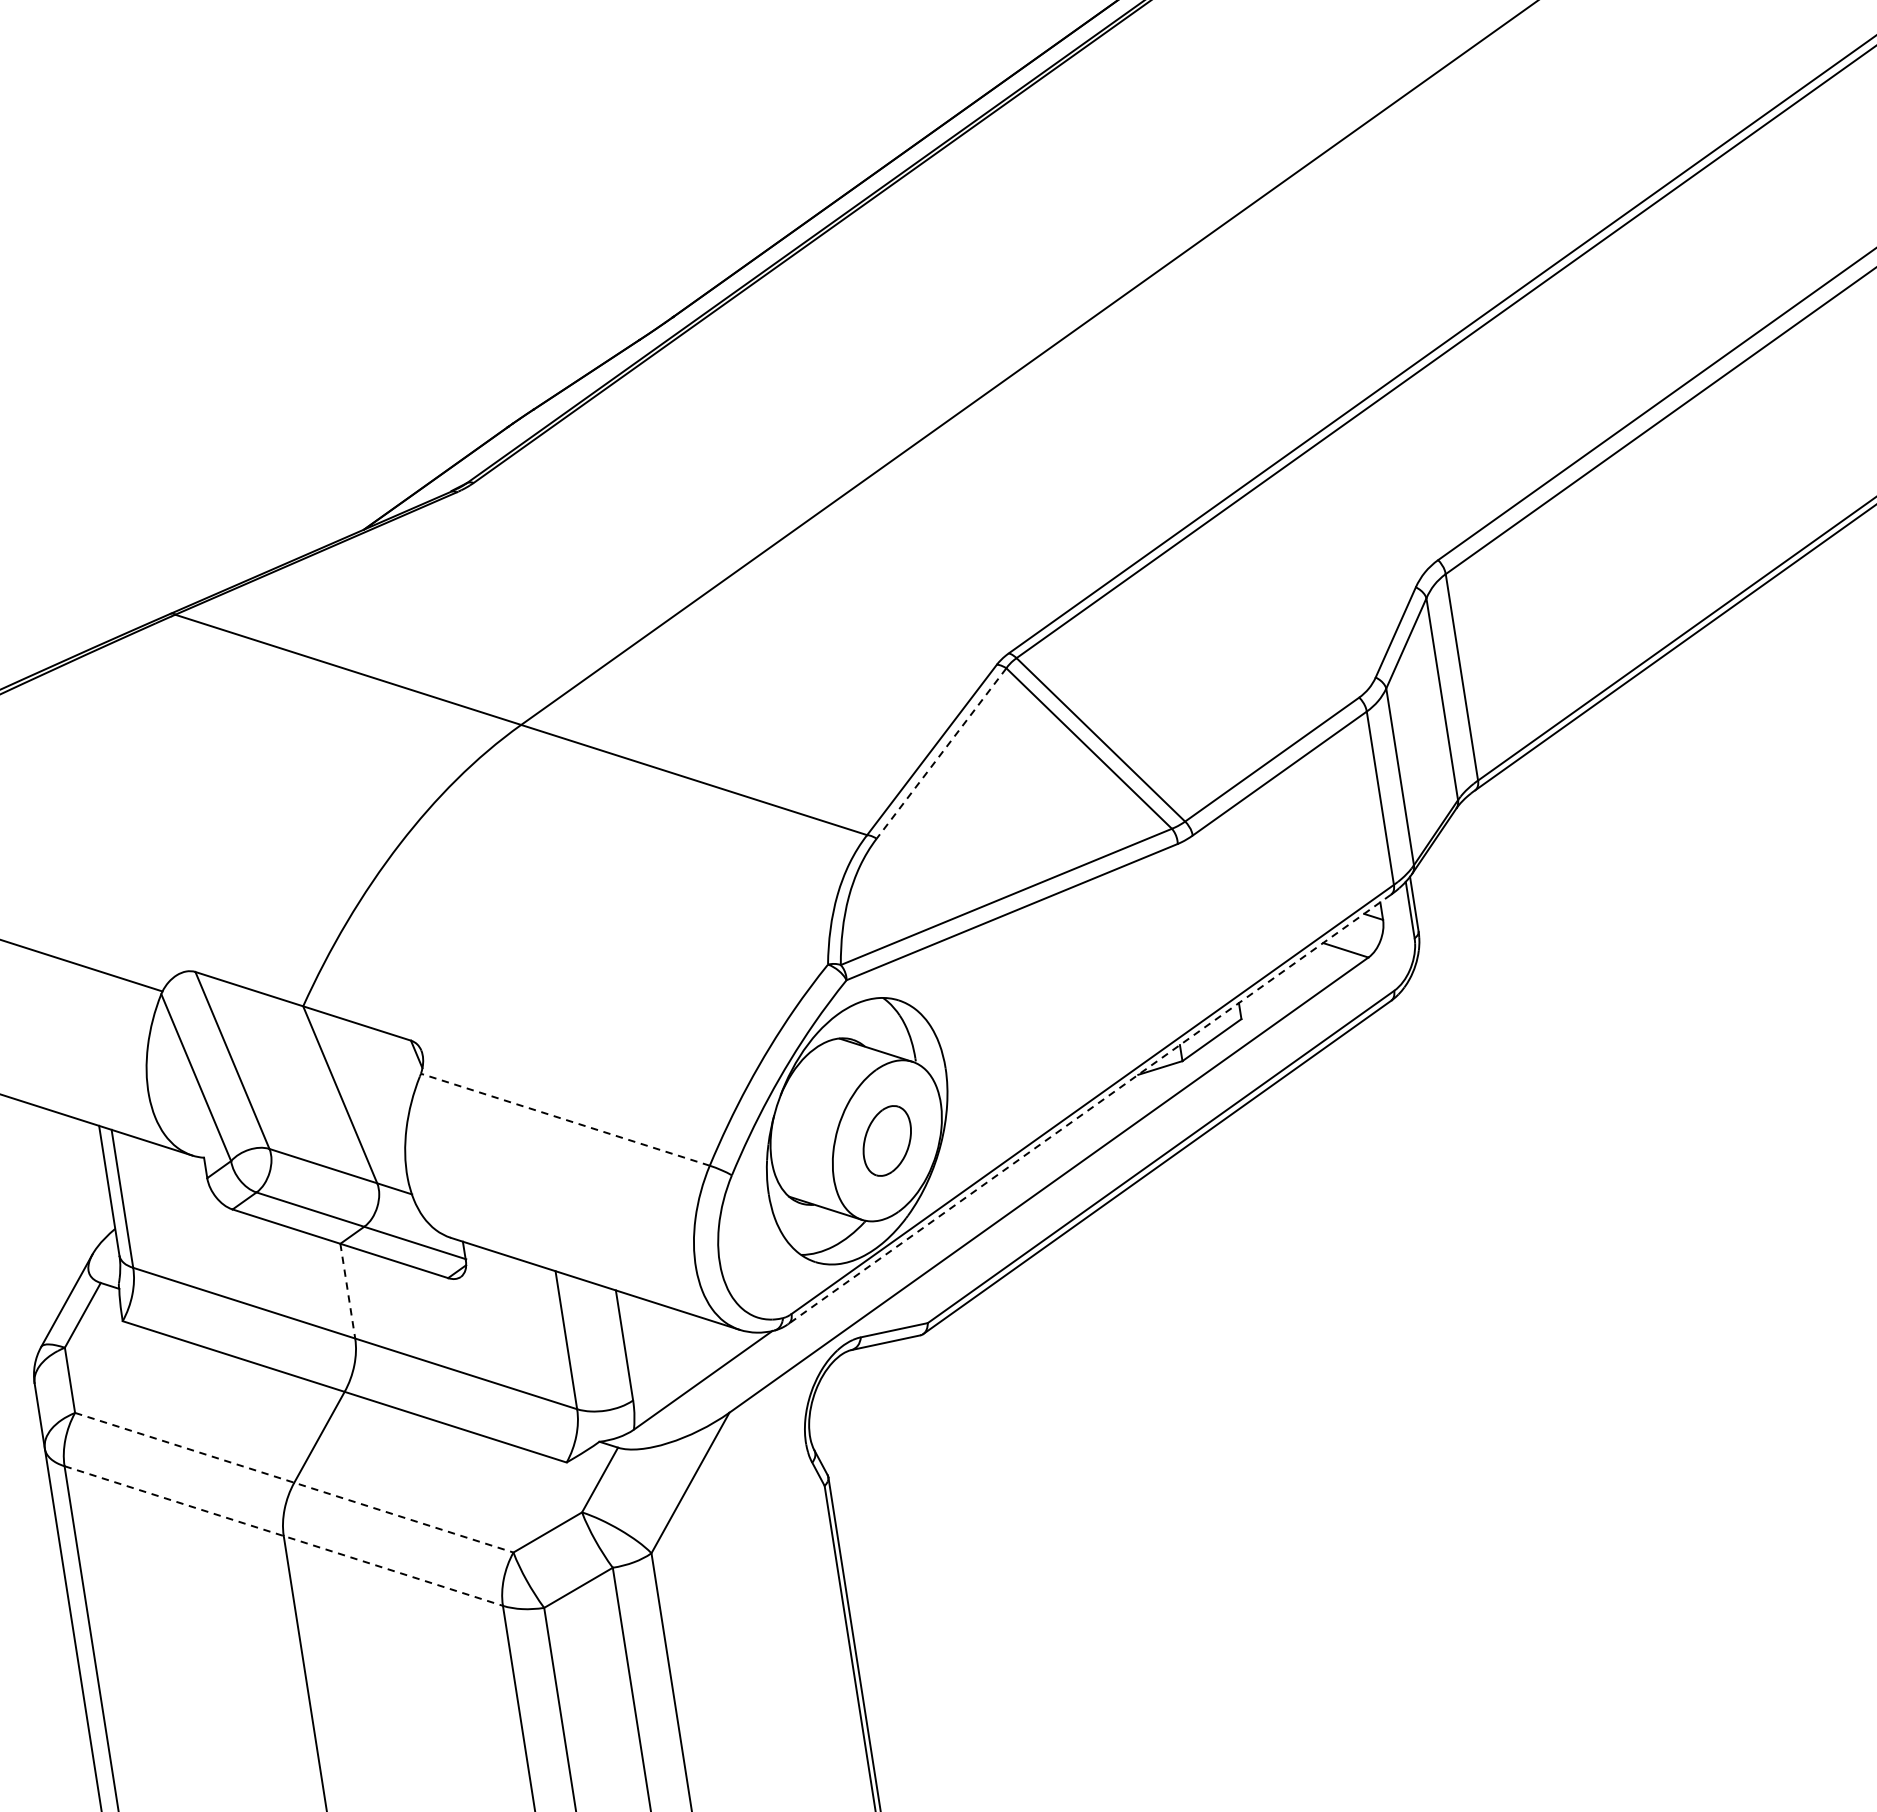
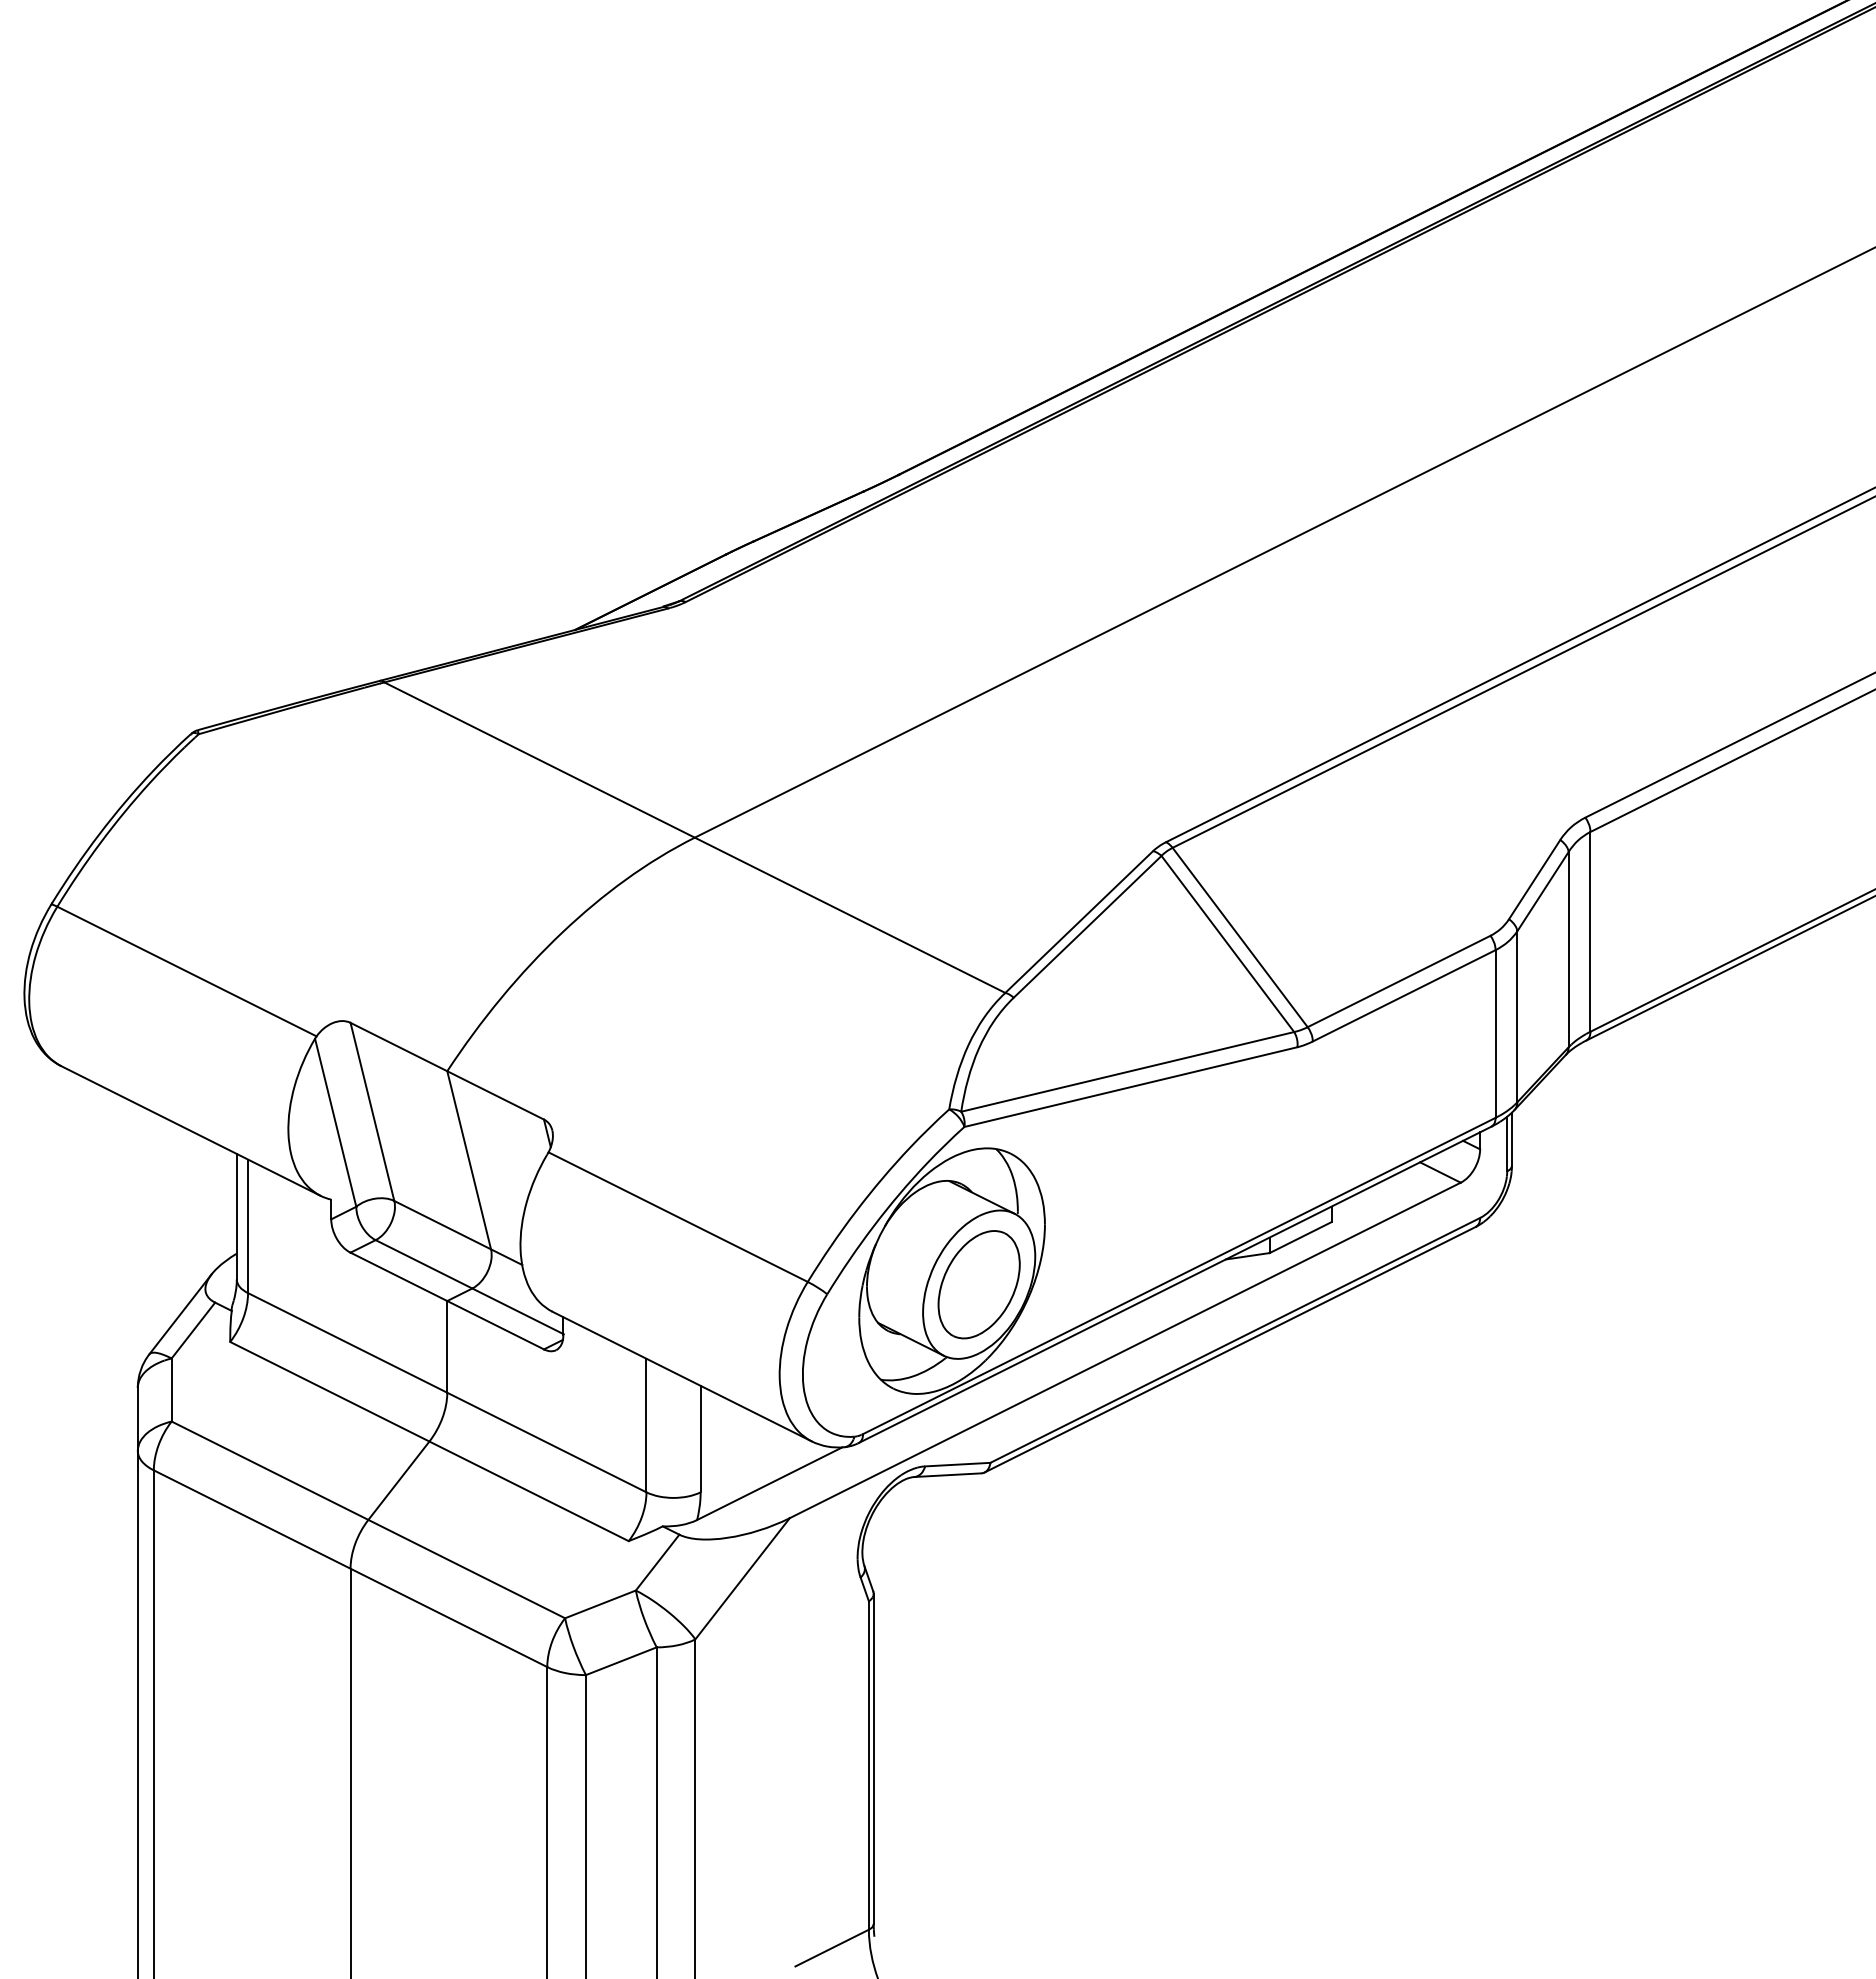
line: (941, 754) -> (1087, 927), dashed -> solid
line: (1090, 1108) -> (1175, 1284), dashed -> solid
line: (565, 1120) -> (678, 1217), dashed -> solid
part: (886, 1140) -> (978, 1284), size x1.67
line: (347, 1290) -> (447, 1346), dashed -> solid
line: (294, 1482) -> (368, 1519), dashed -> solid
line: (283, 1535) -> (350, 1568), dashed -> solid

